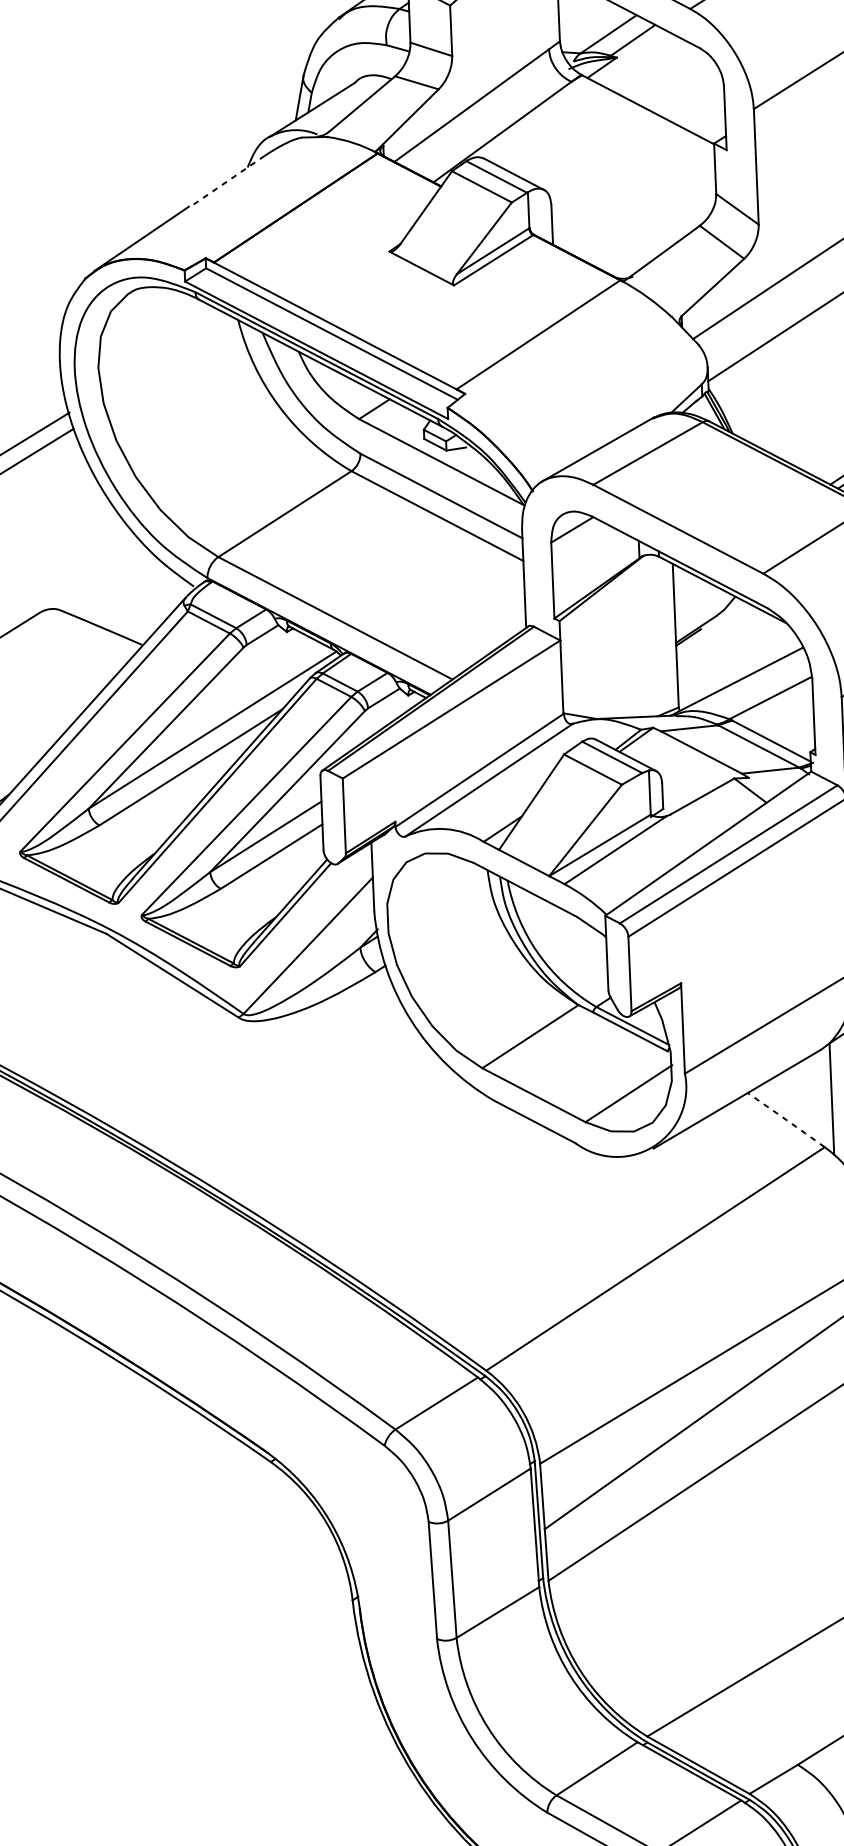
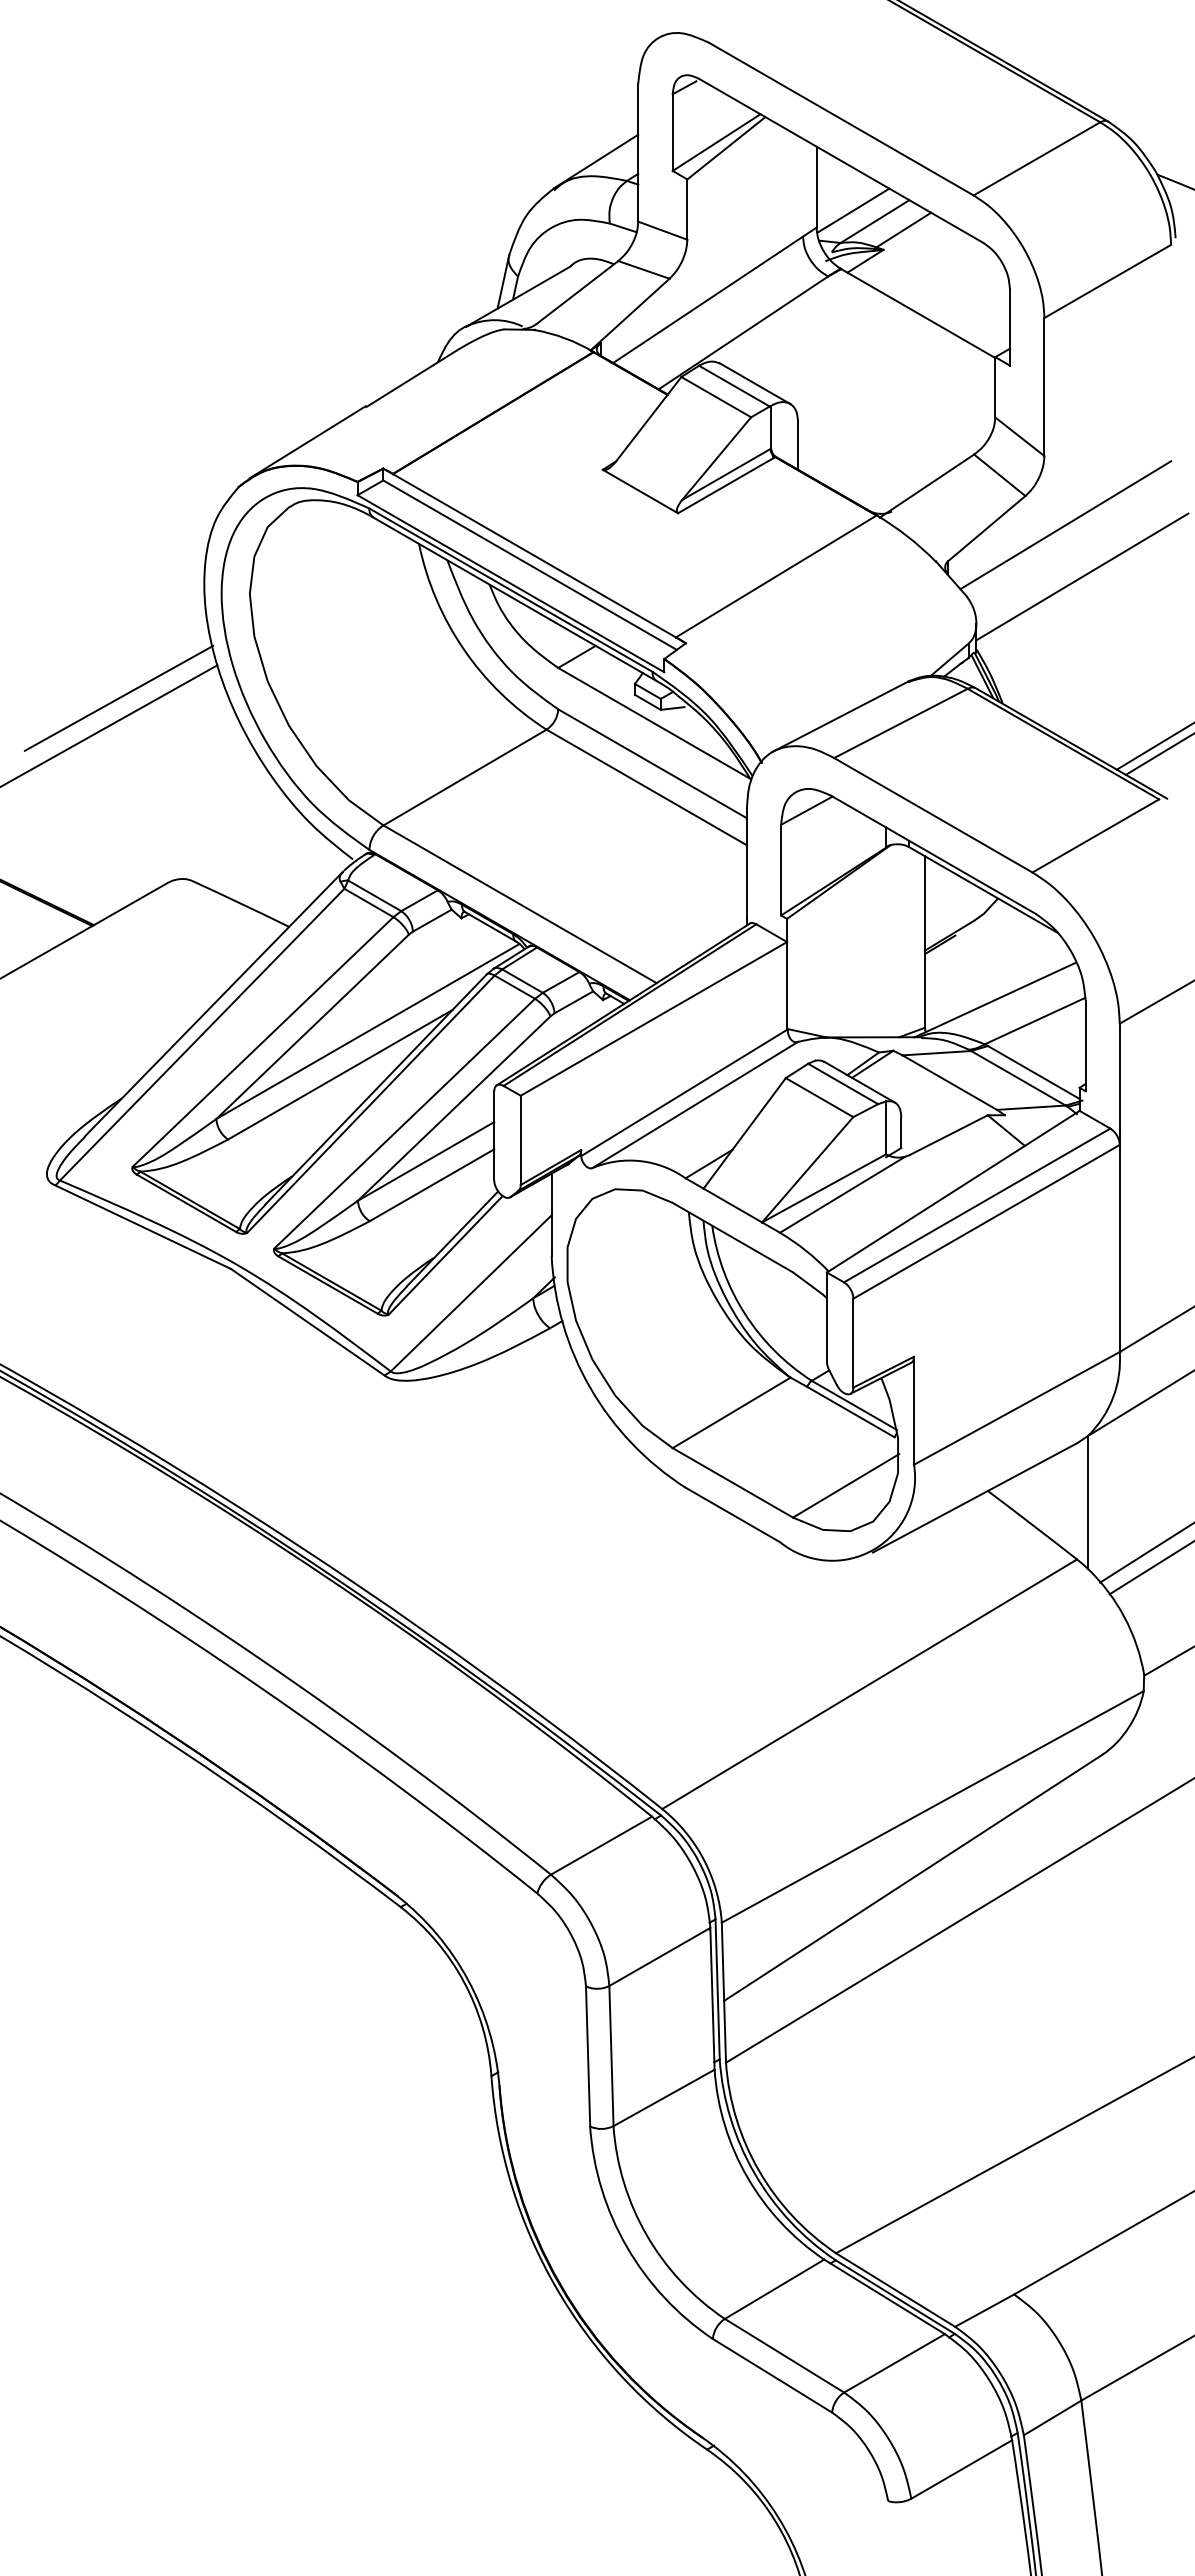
line: (590, 25) -> (853, 210), added
line: (226, 181) -> (412, 378), dashed -> solid
arc: (786, 1120) -> (1032, 1525), dashed -> solid

